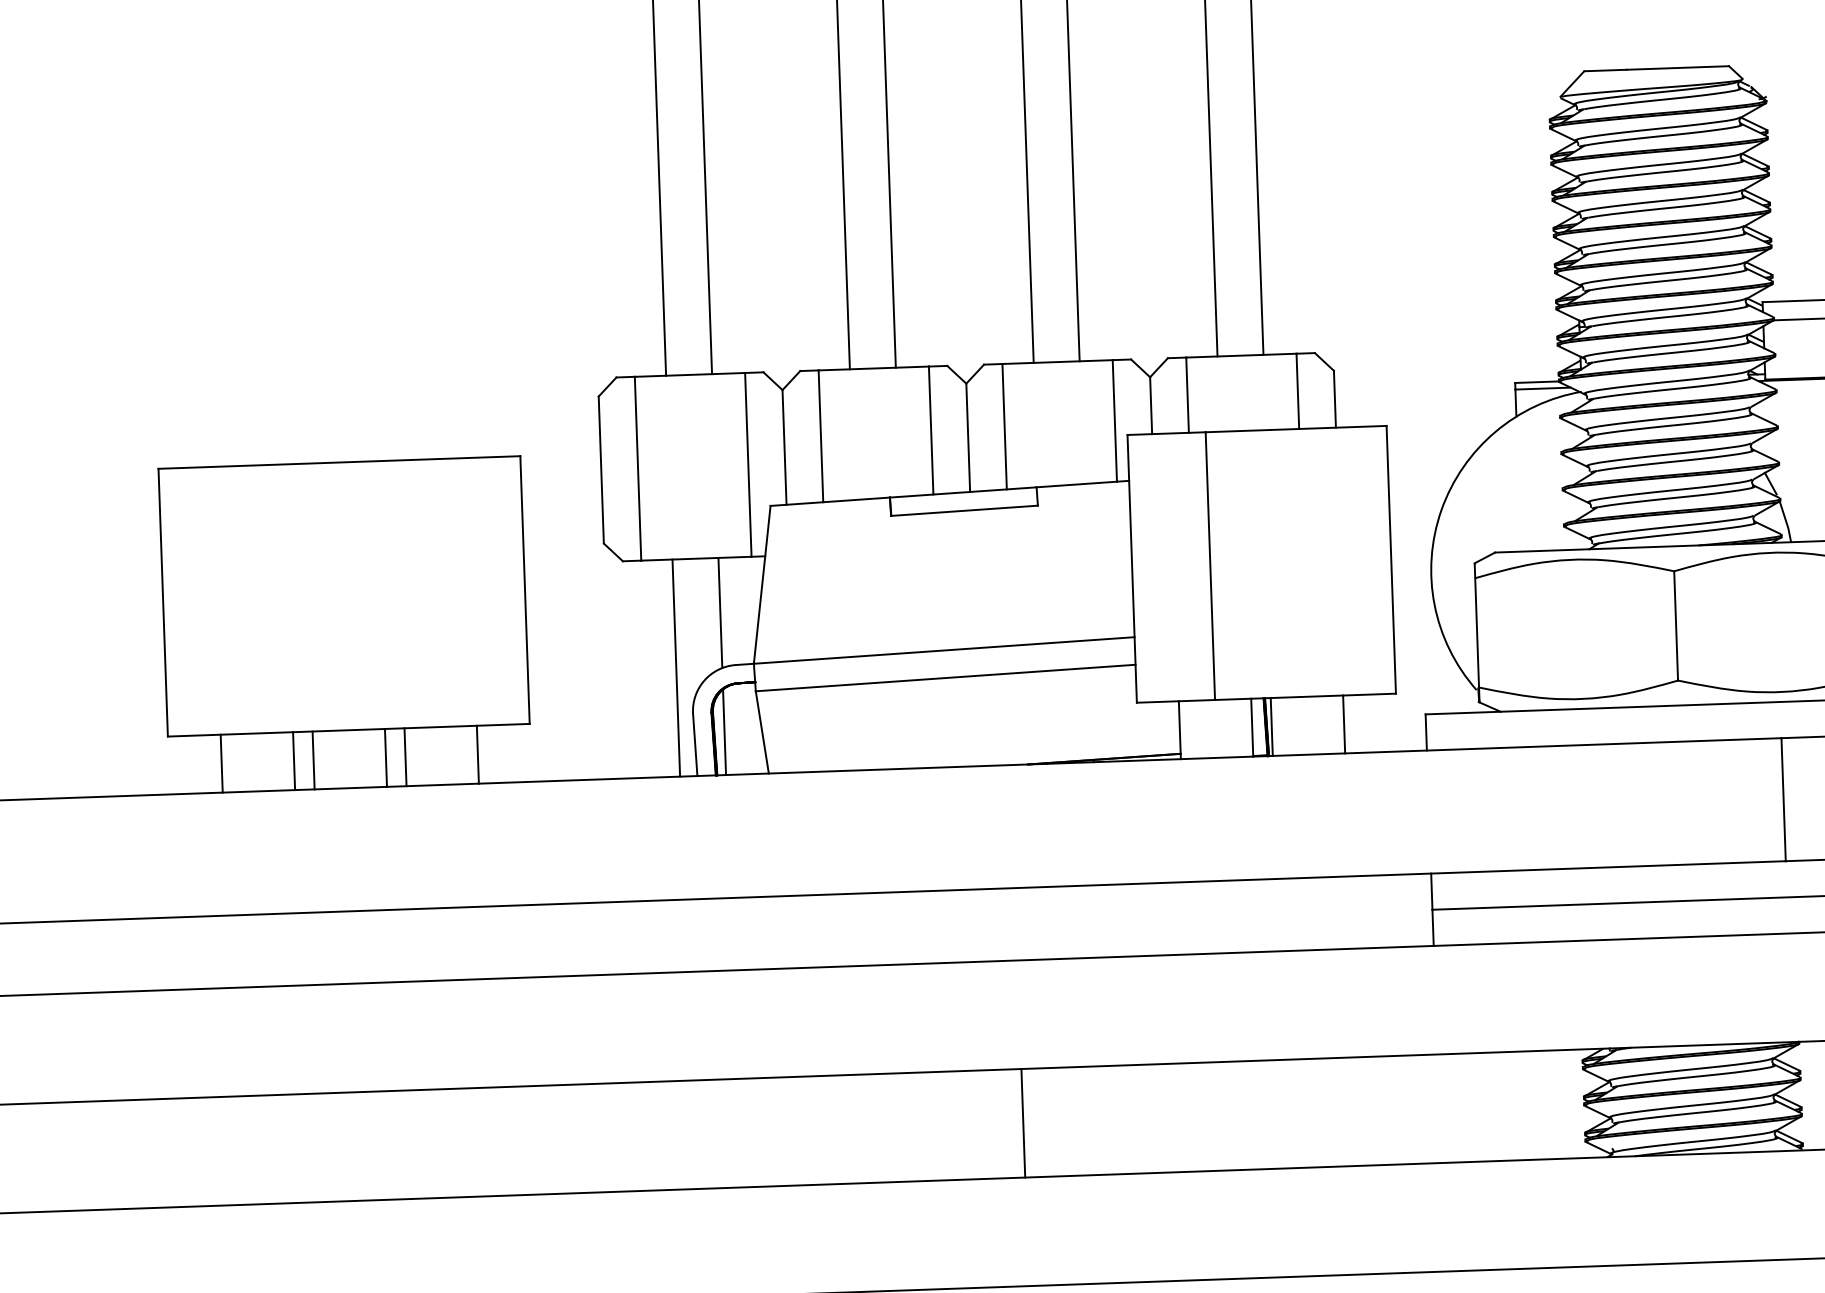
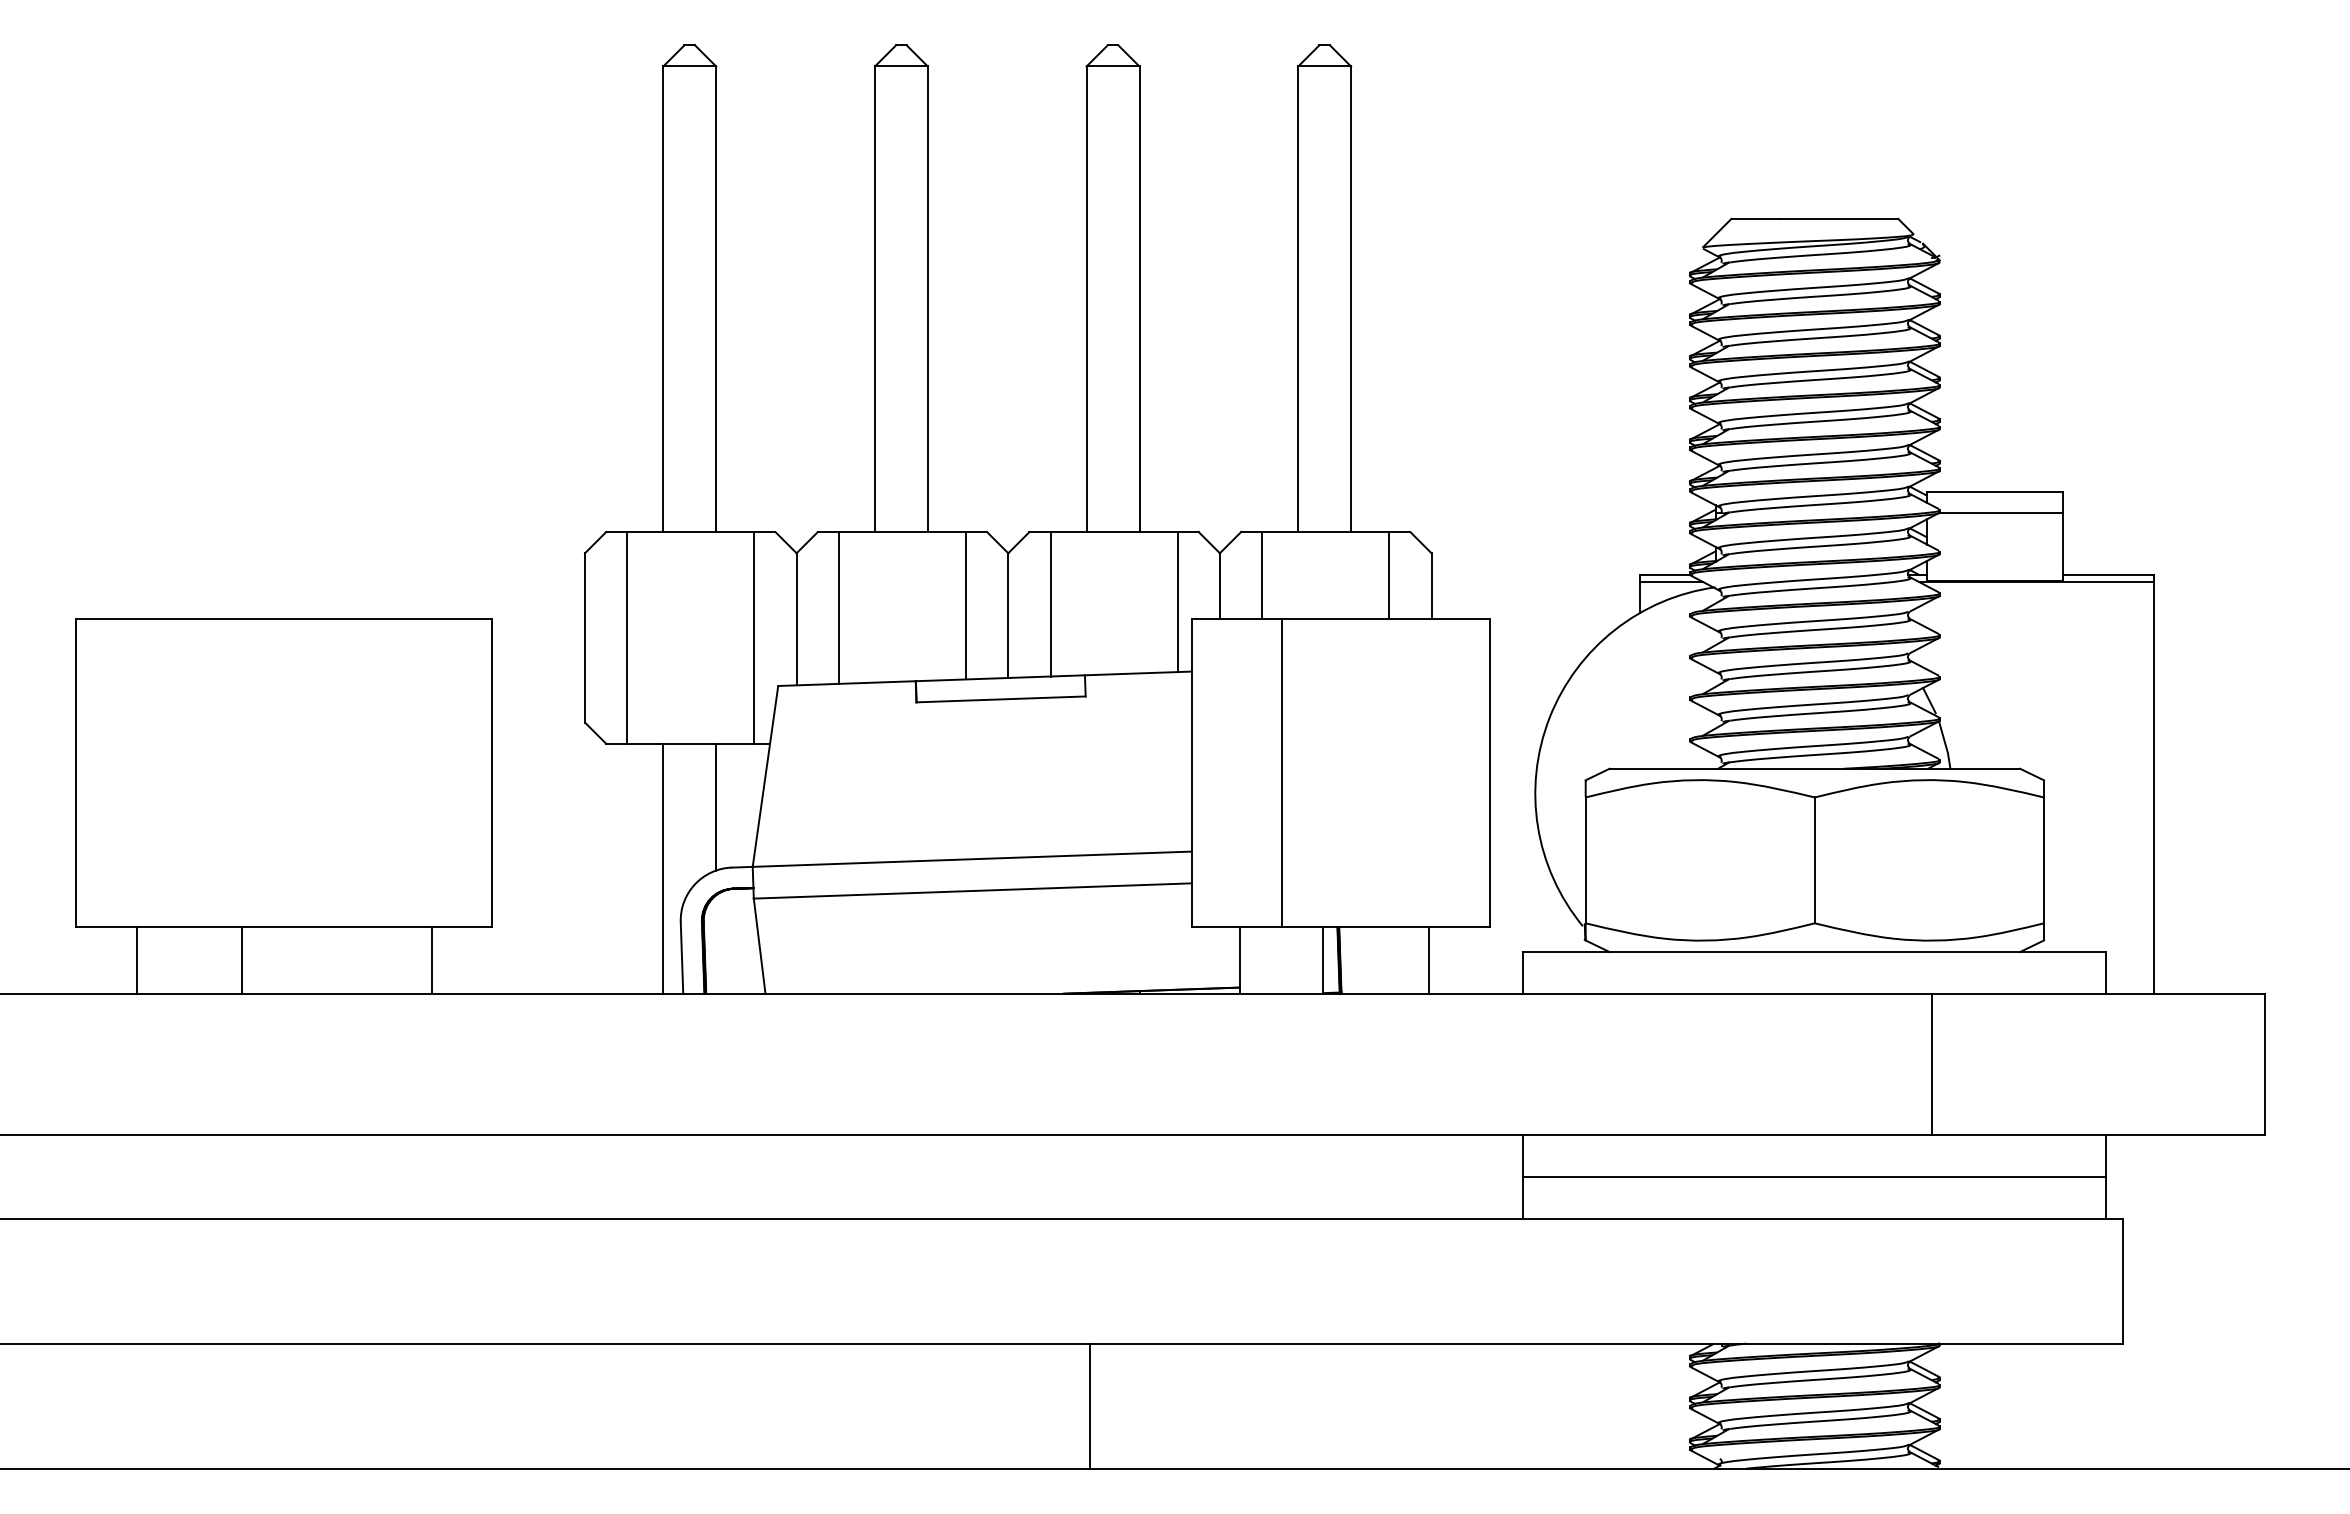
line: (1271, 727) -> (1345, 960), removed
line: (724, 732) -> (716, 944), removed
line: (405, 757) -> (348, 960), removed
line: (385, 758) -> (325, 960), removed
line: (293, 761) -> (219, 960), removed
line: (1023, 1122) -> (1090, 1405), moved

